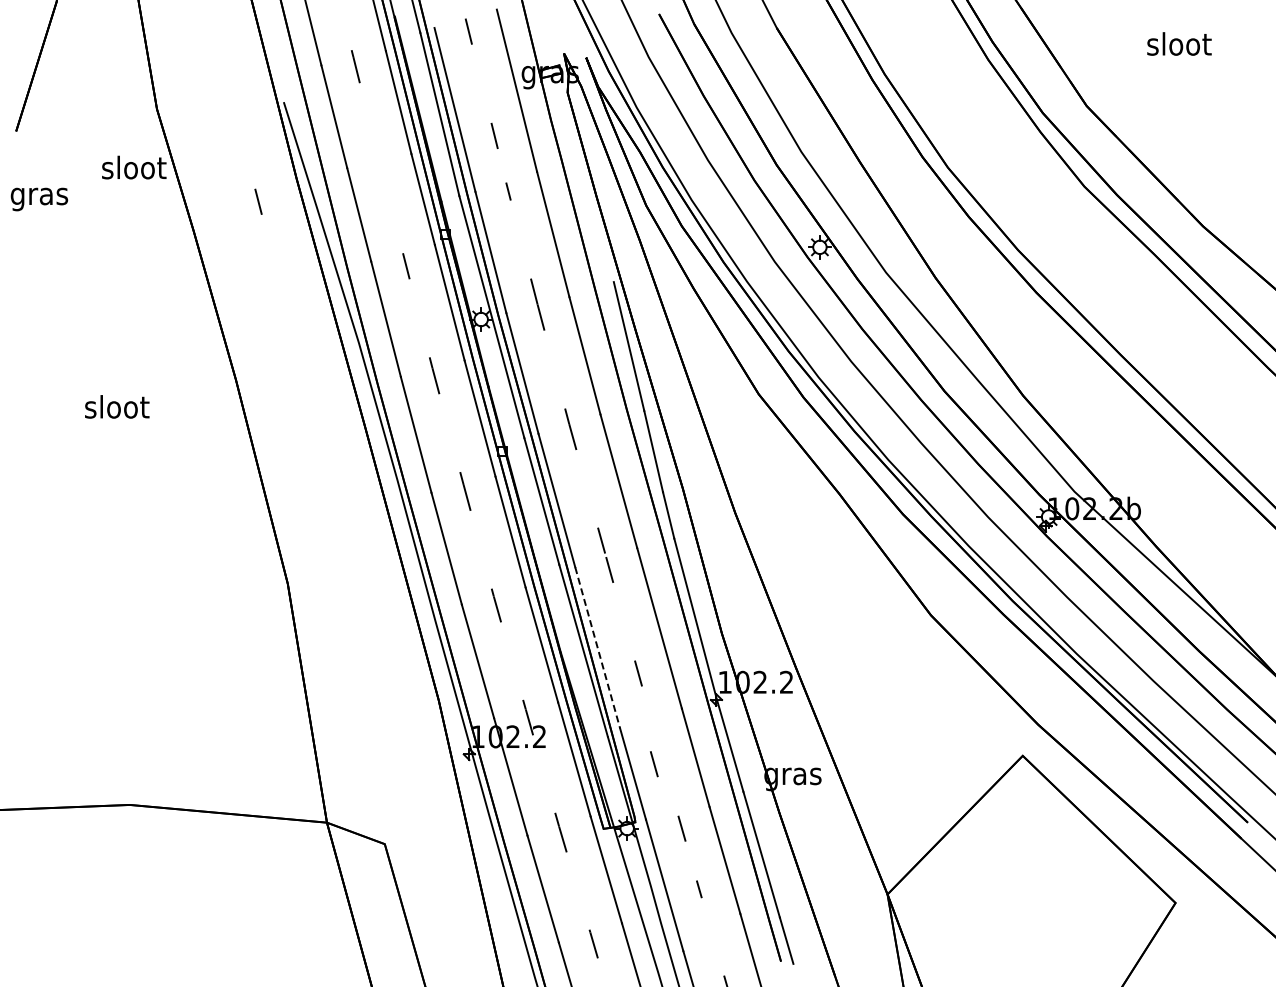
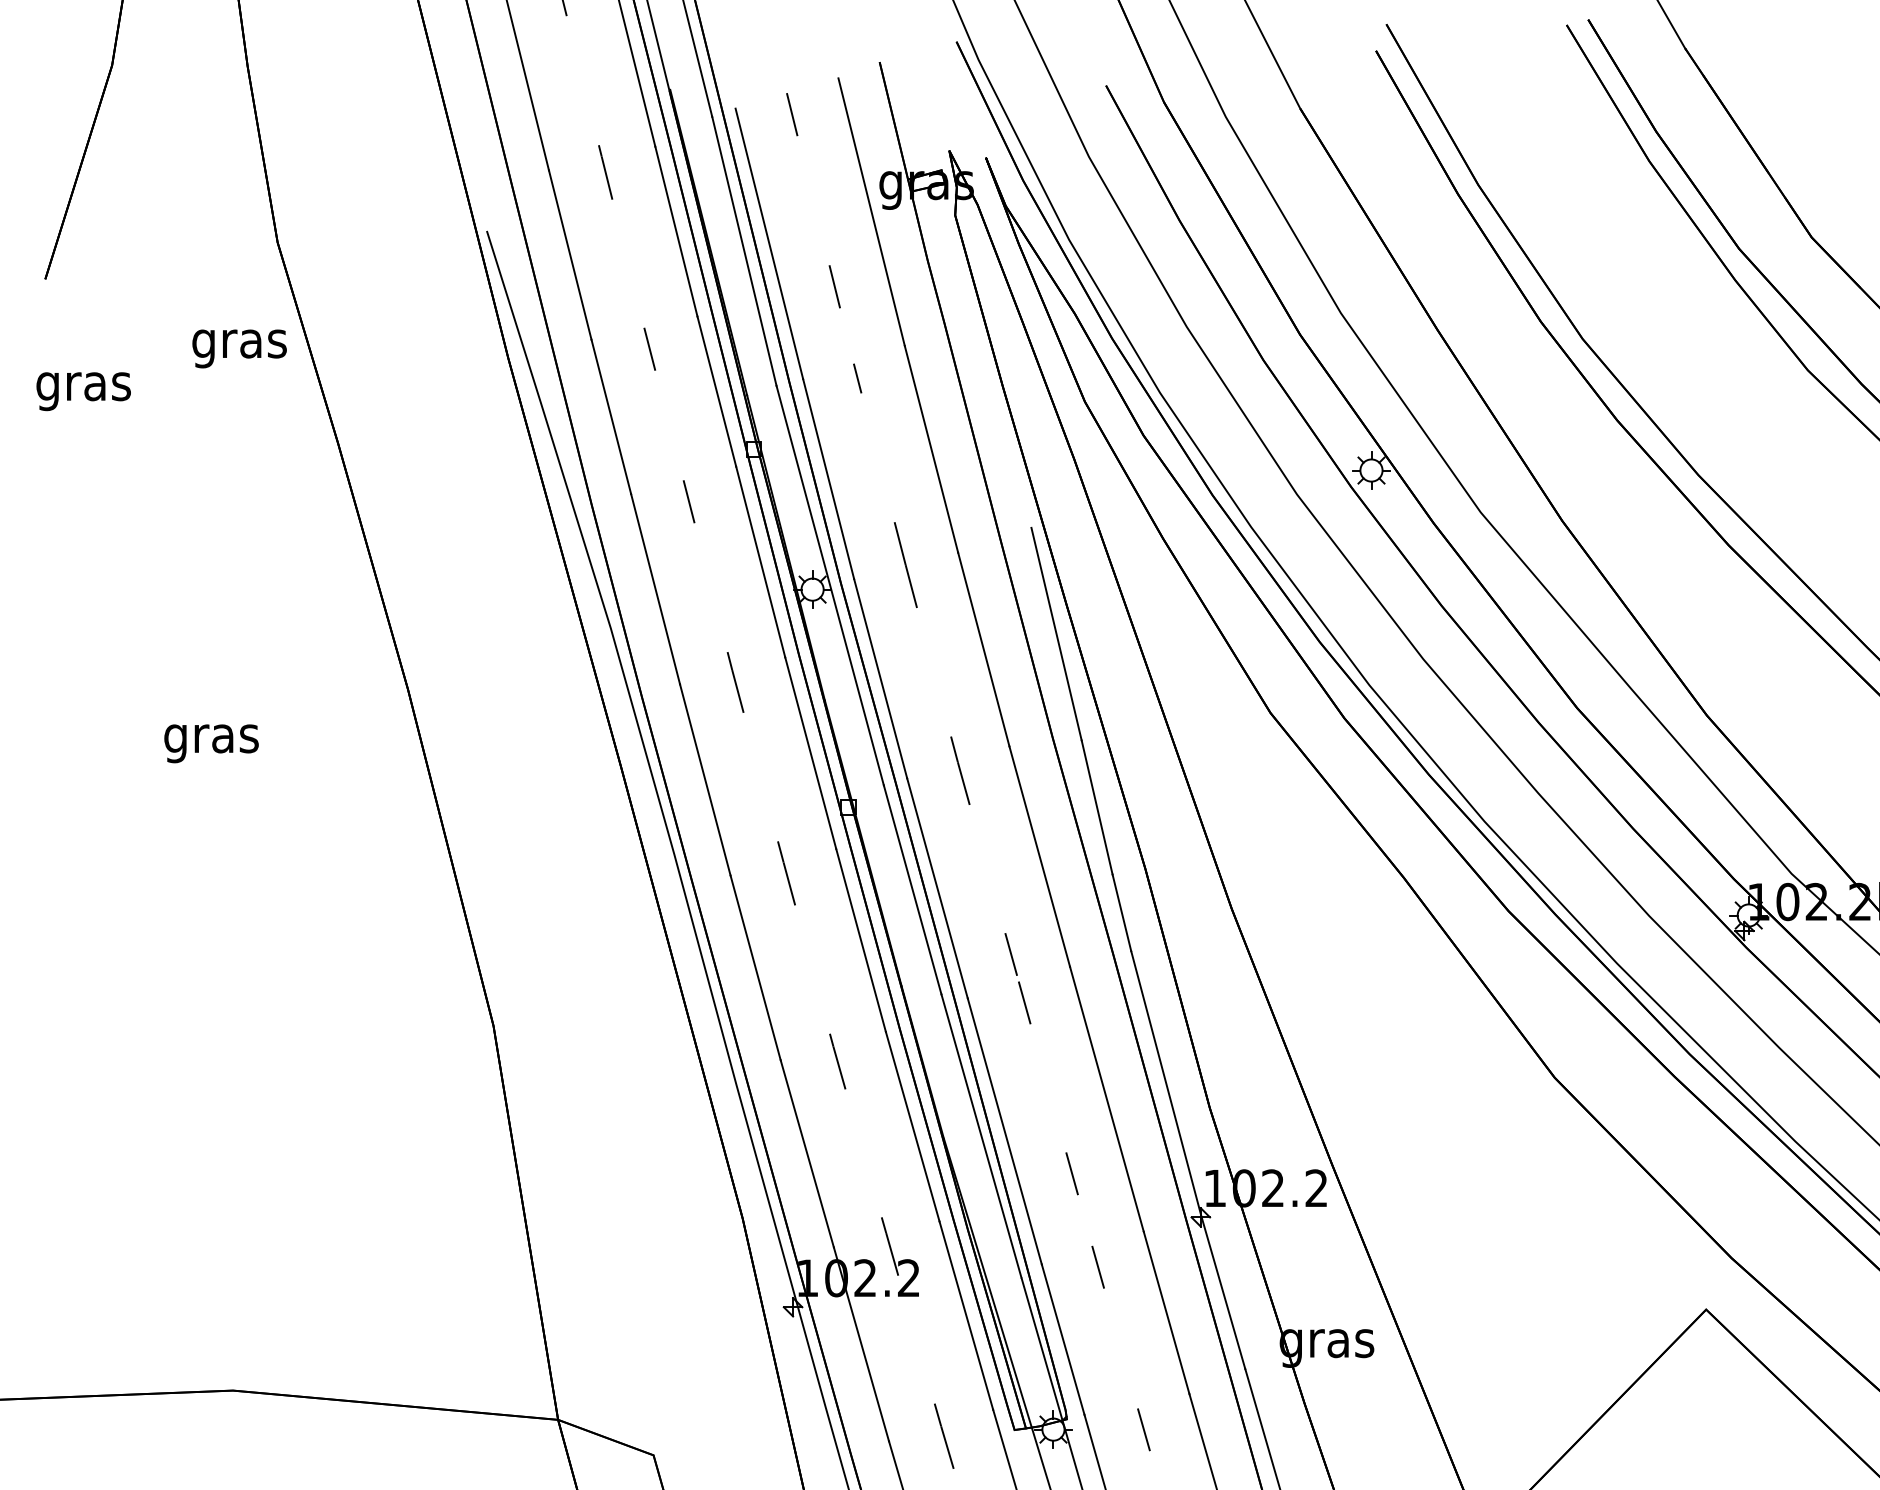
text: (134, 170) -> (240, 343), sloot -> gras
line: (258, 201) -> (649, 348), moved
text: (117, 409) -> (212, 738), sloot -> gras
line: (597, 647) -> (1004, 1130), dashed -> solid
line: (654, 764) -> (1098, 1267), moved

